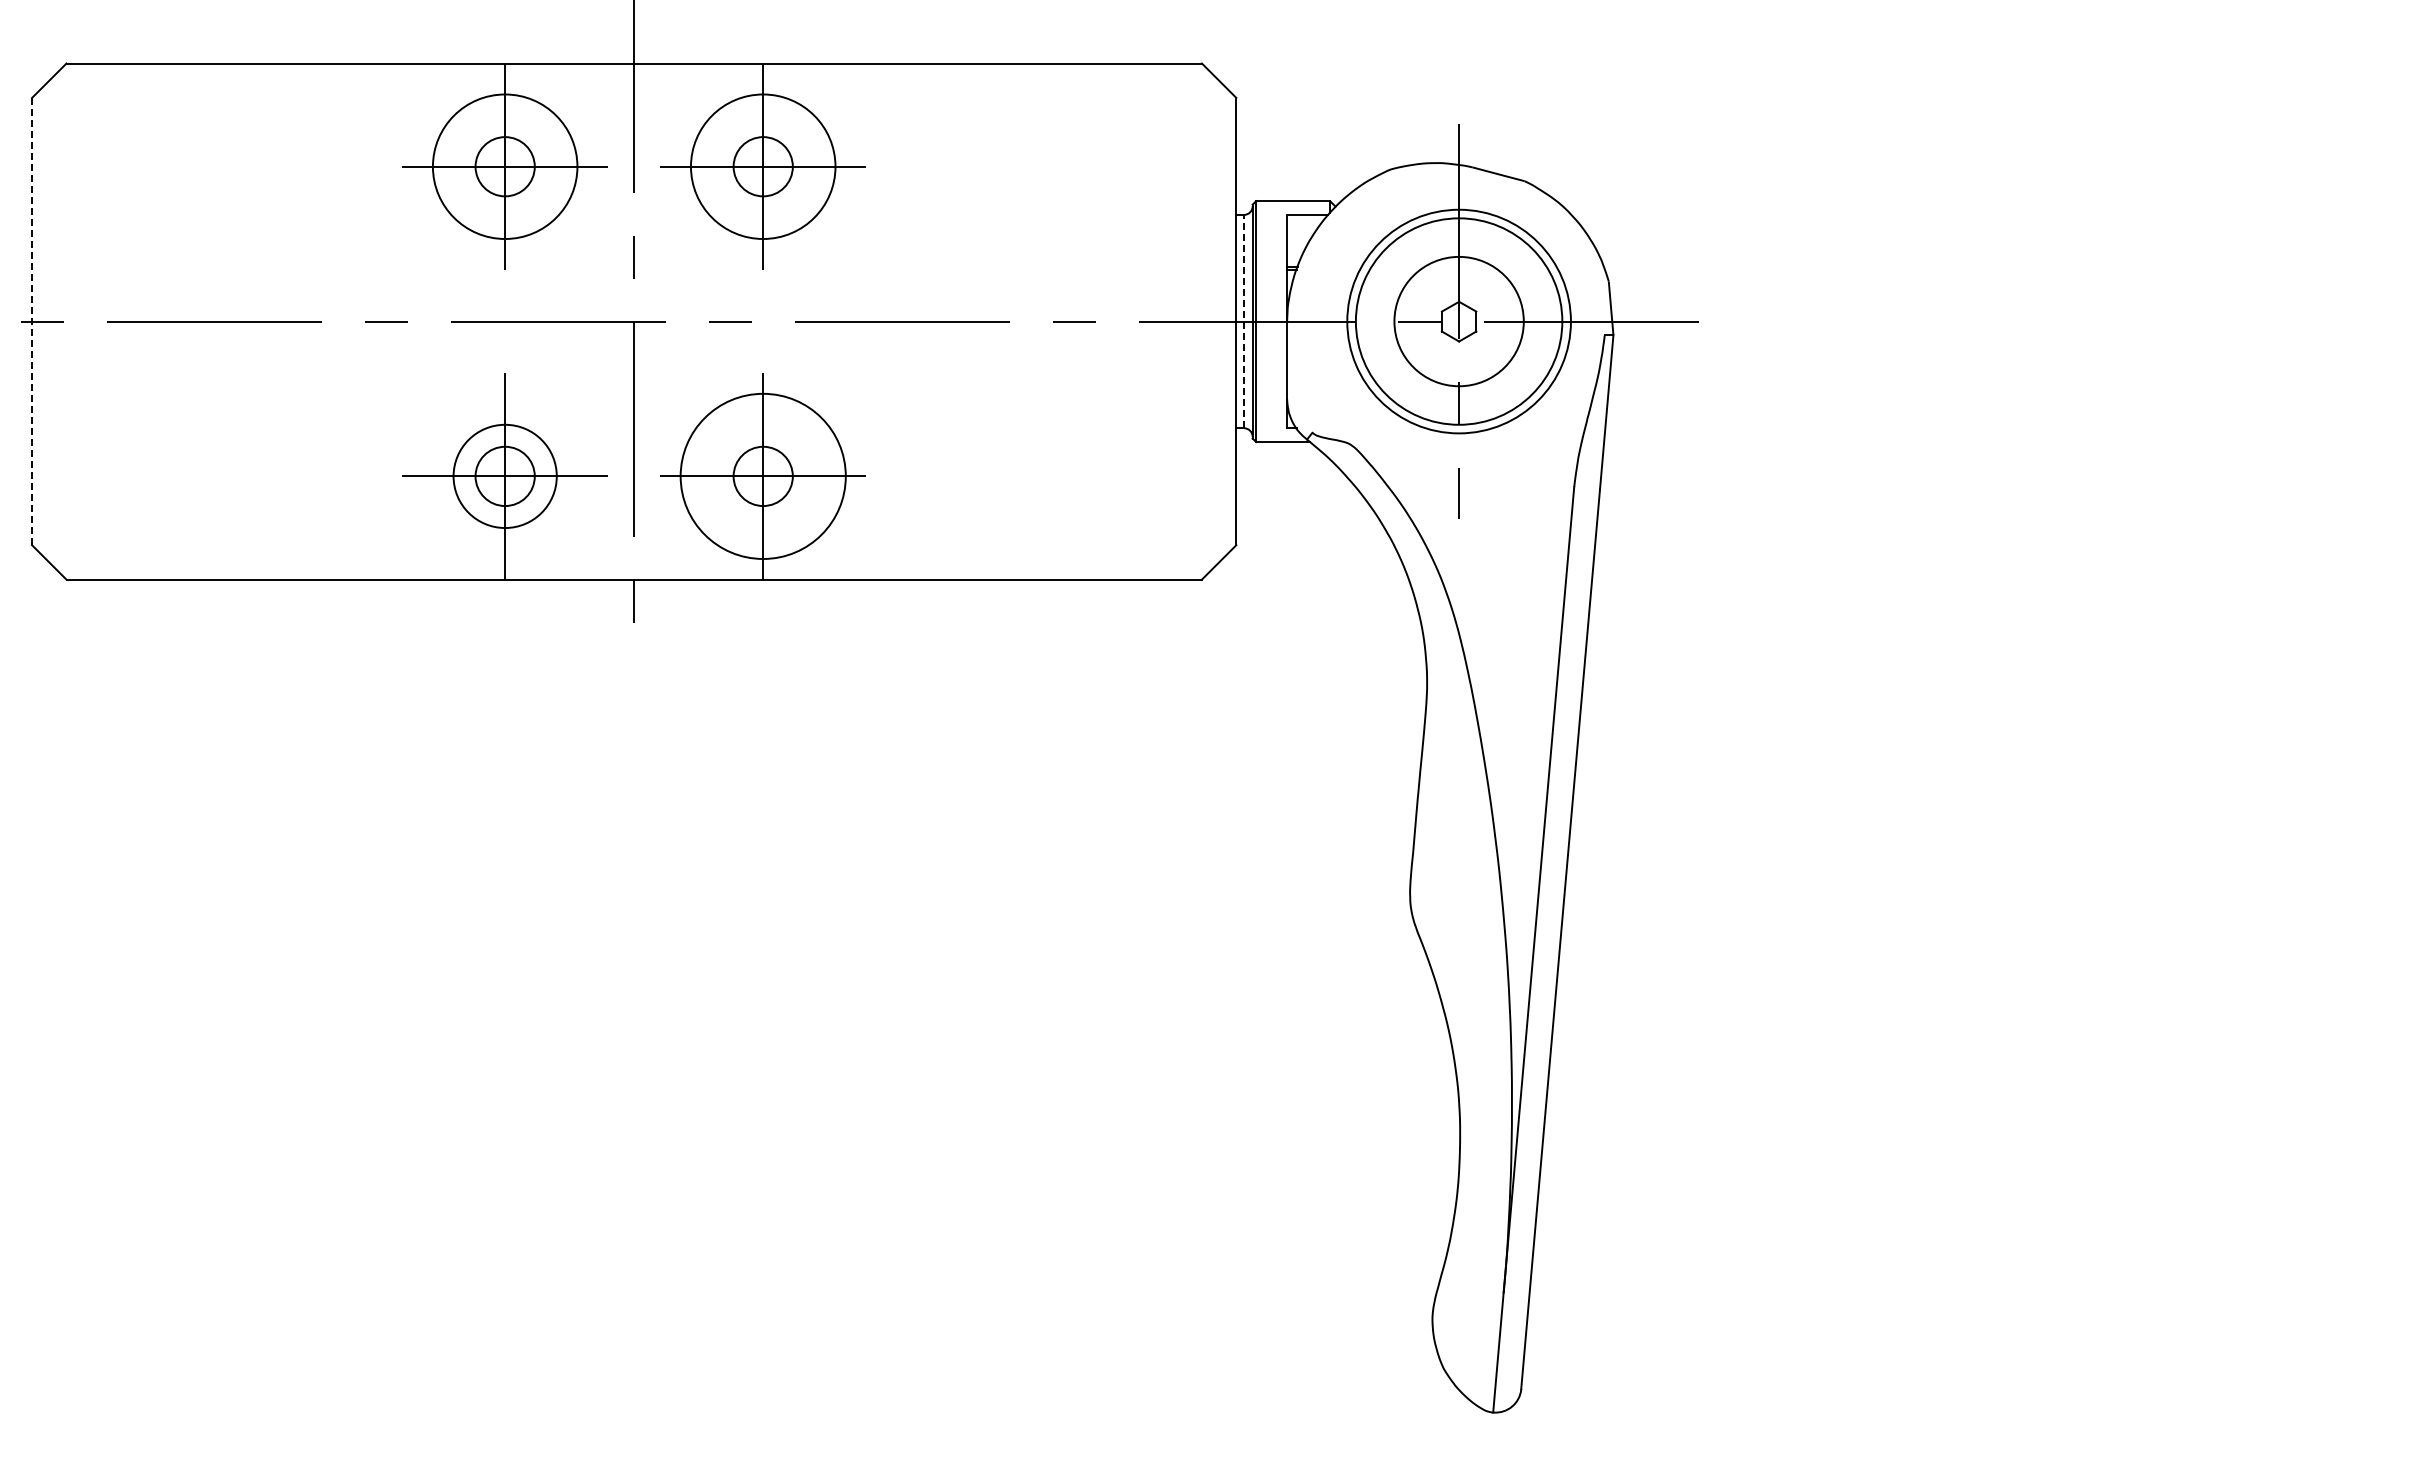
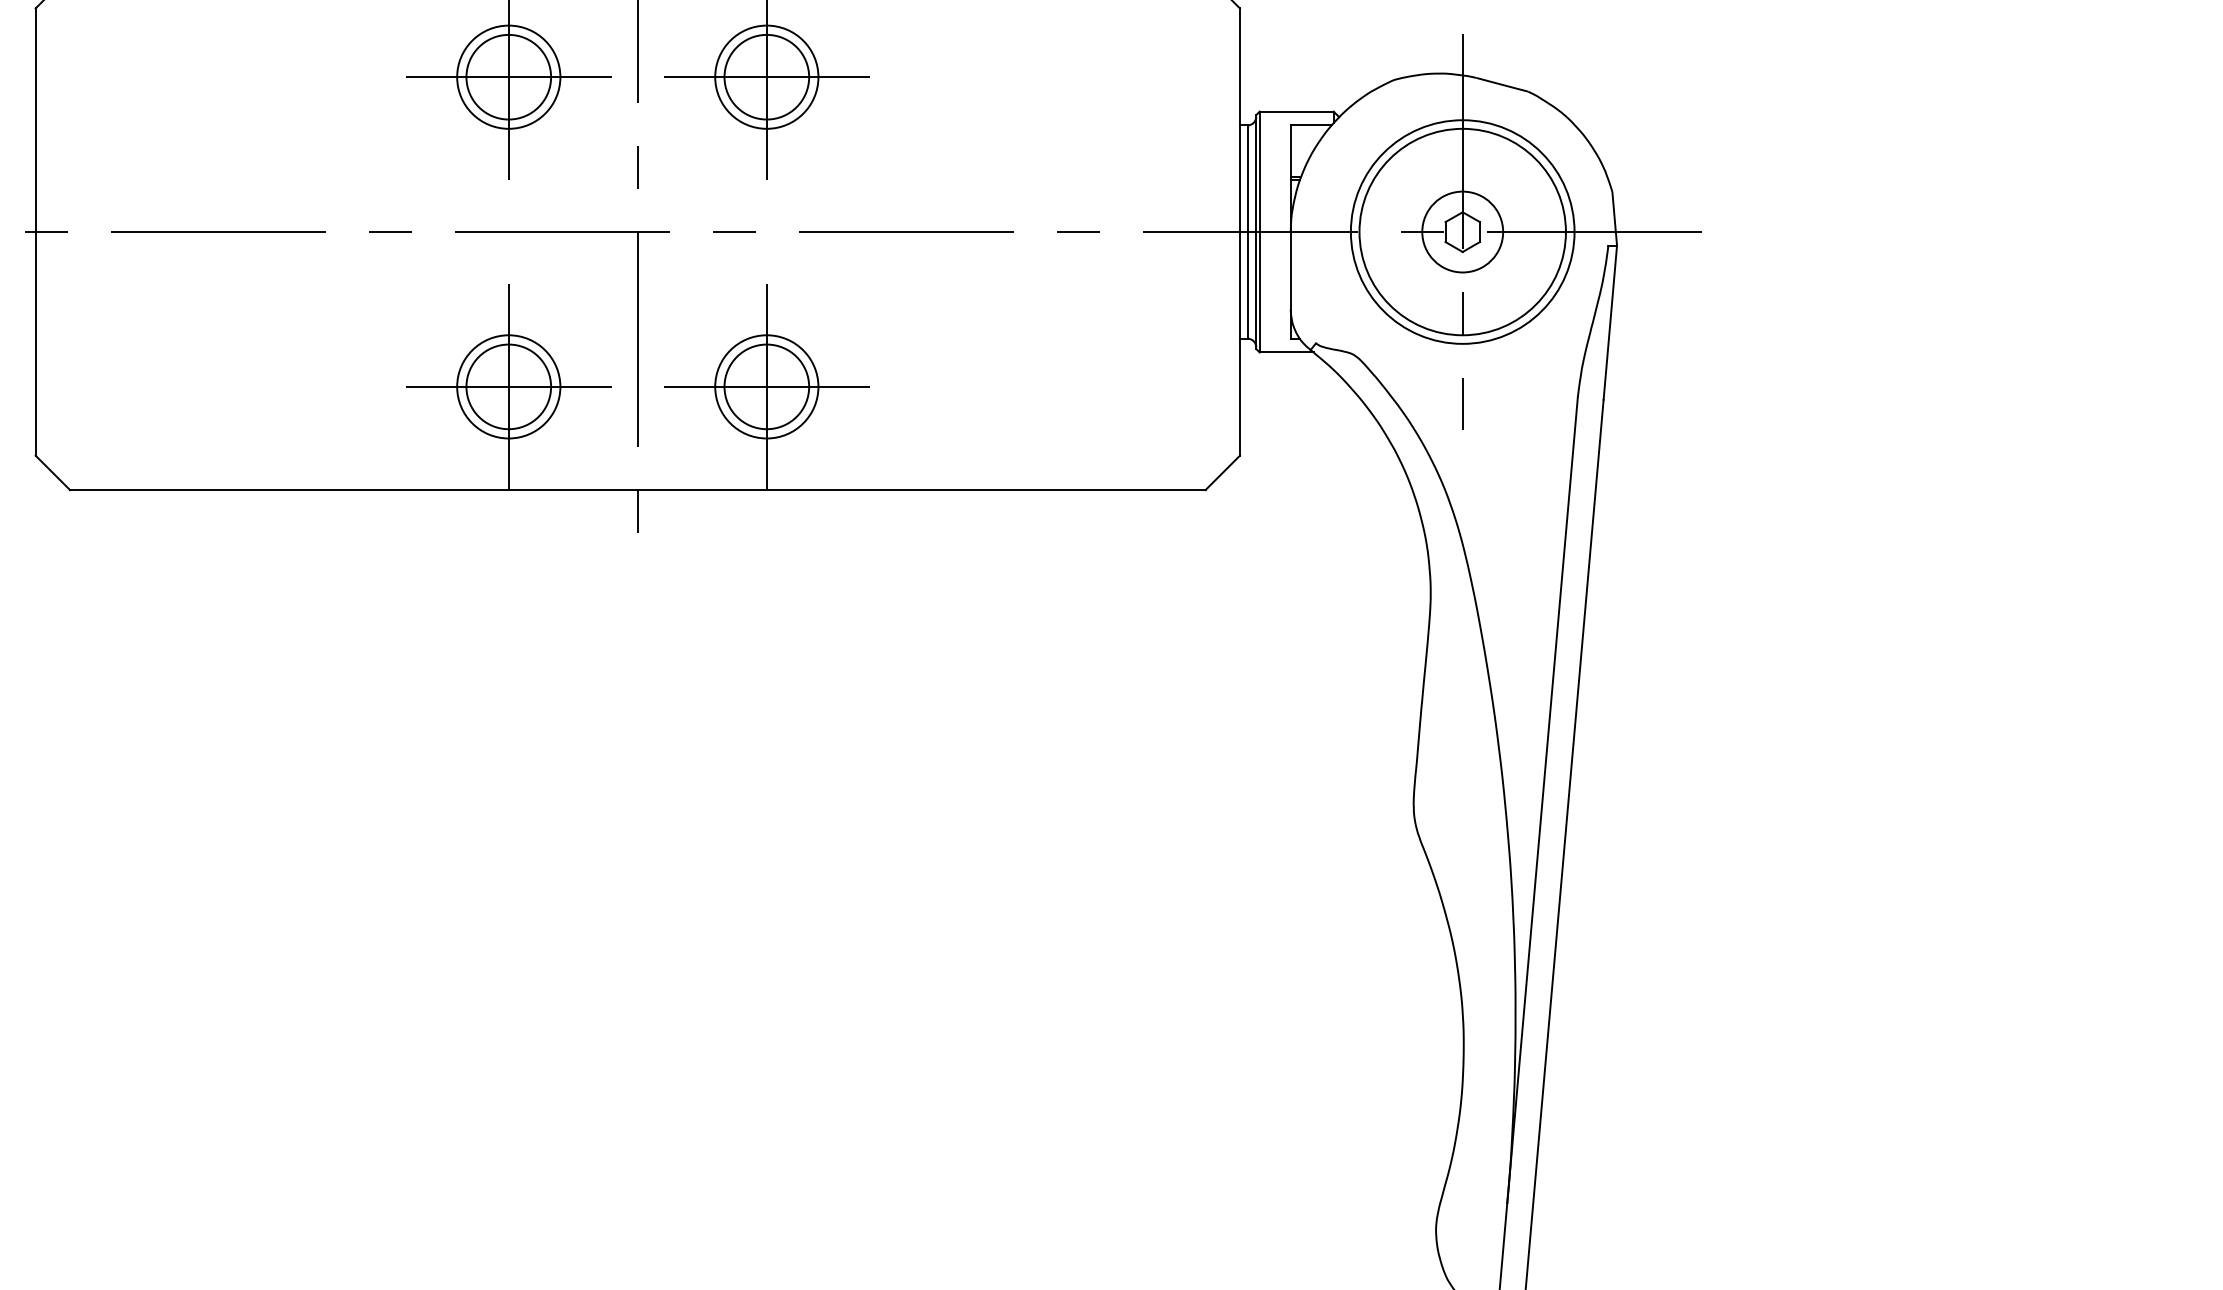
circle: (504, 166) -> (508, 76), size x0.71
circle: (504, 166) -> (508, 76), size x1.43
circle: (762, 166) -> (766, 76), size x0.71
circle: (762, 166) -> (766, 76), size x1.43
line: (32, 321) -> (36, 231), dashed -> solid
line: (1244, 321) -> (1248, 231), dashed -> solid
circle: (1458, 321) -> (1462, 231), size x0.62
circle: (504, 476) -> (508, 386), size x1.43
circle: (762, 476) -> (766, 386), size x0.62
circle: (762, 476) -> (766, 386), size x1.43

